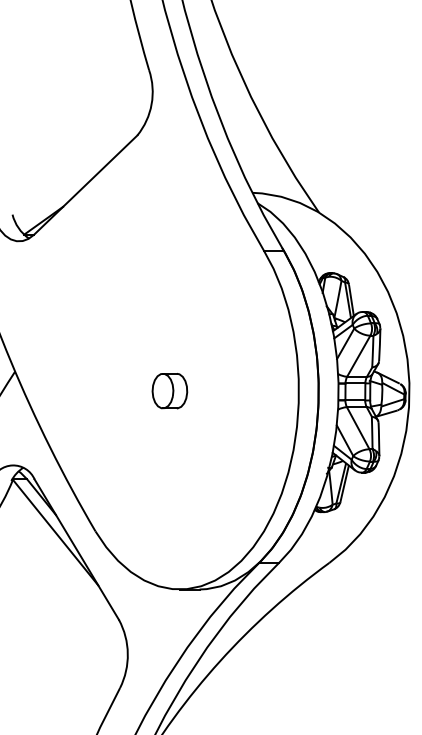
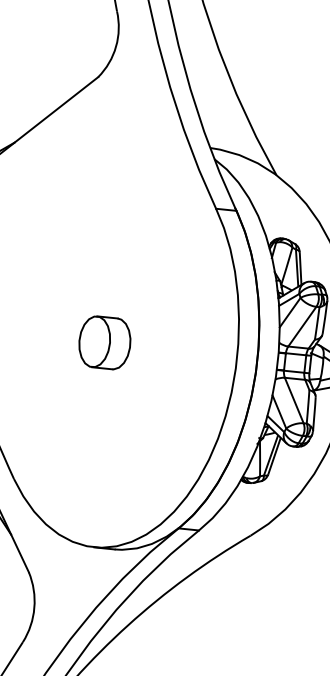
part: (169, 390) -> (104, 342), size x1.43

